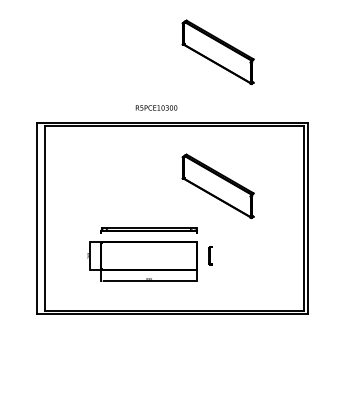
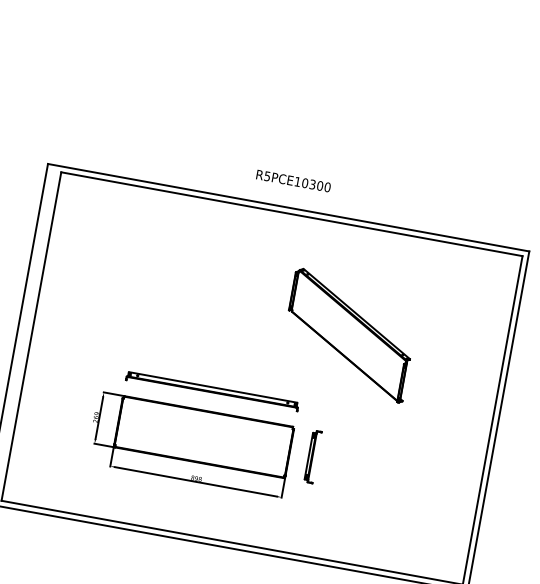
part: (217, 51) -> (391, 95), removed
text: (156, 107) -> (293, 180), moved
part: (210, 255) -> (313, 456), size x1.67

